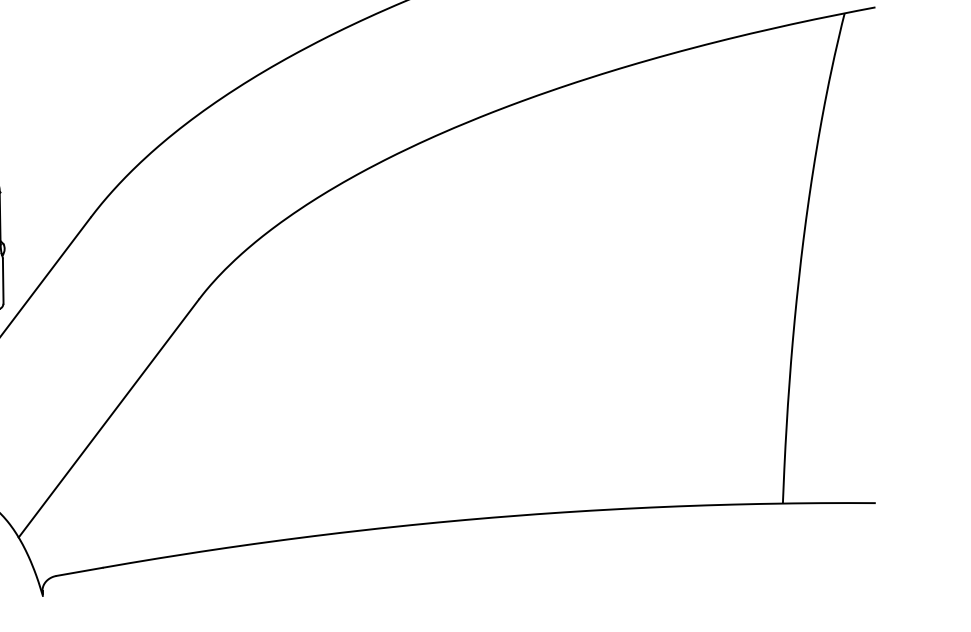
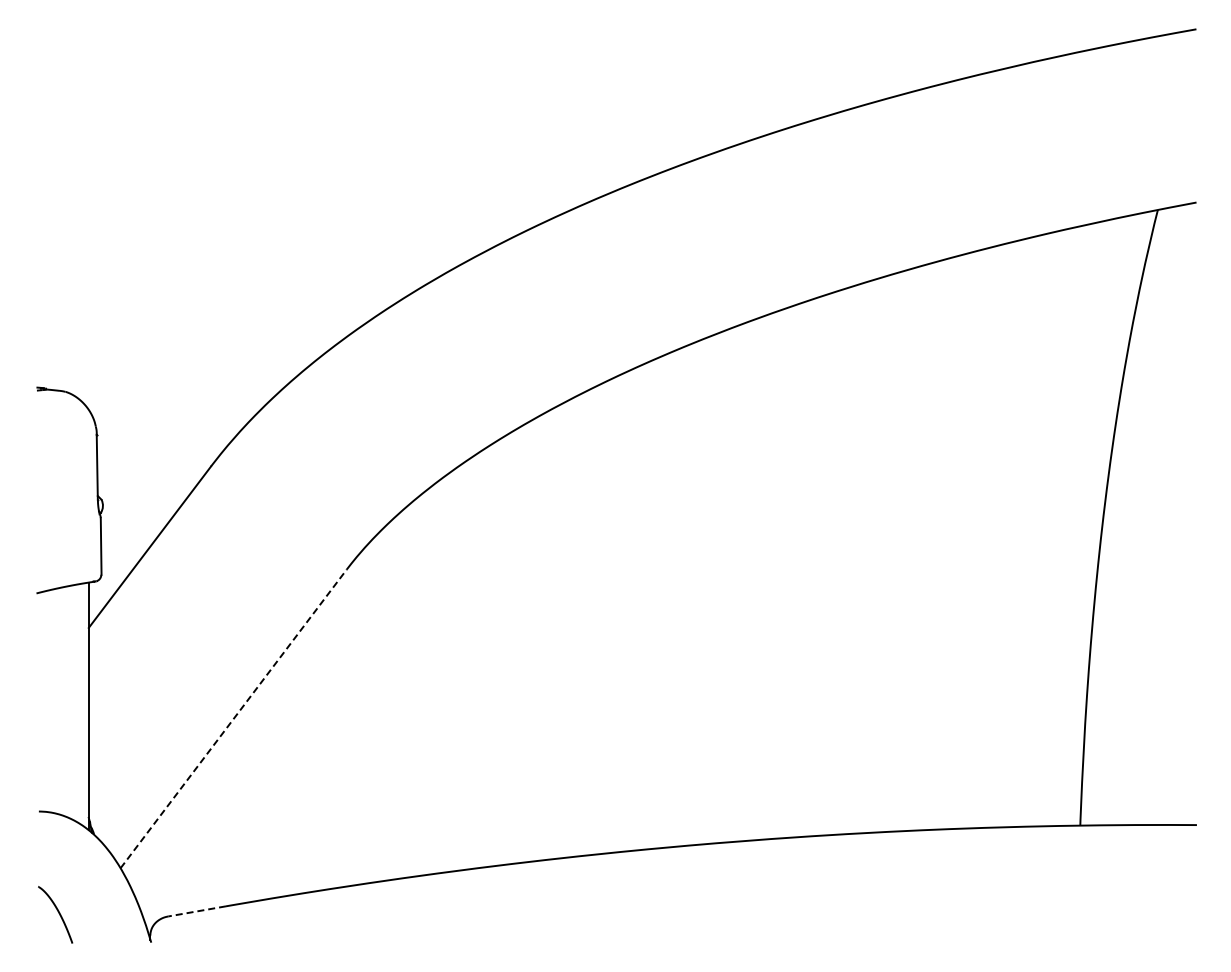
line: (109, 418) -> (234, 718), solid -> dashed
line: (79, 571) -> (196, 911), solid -> dashed

